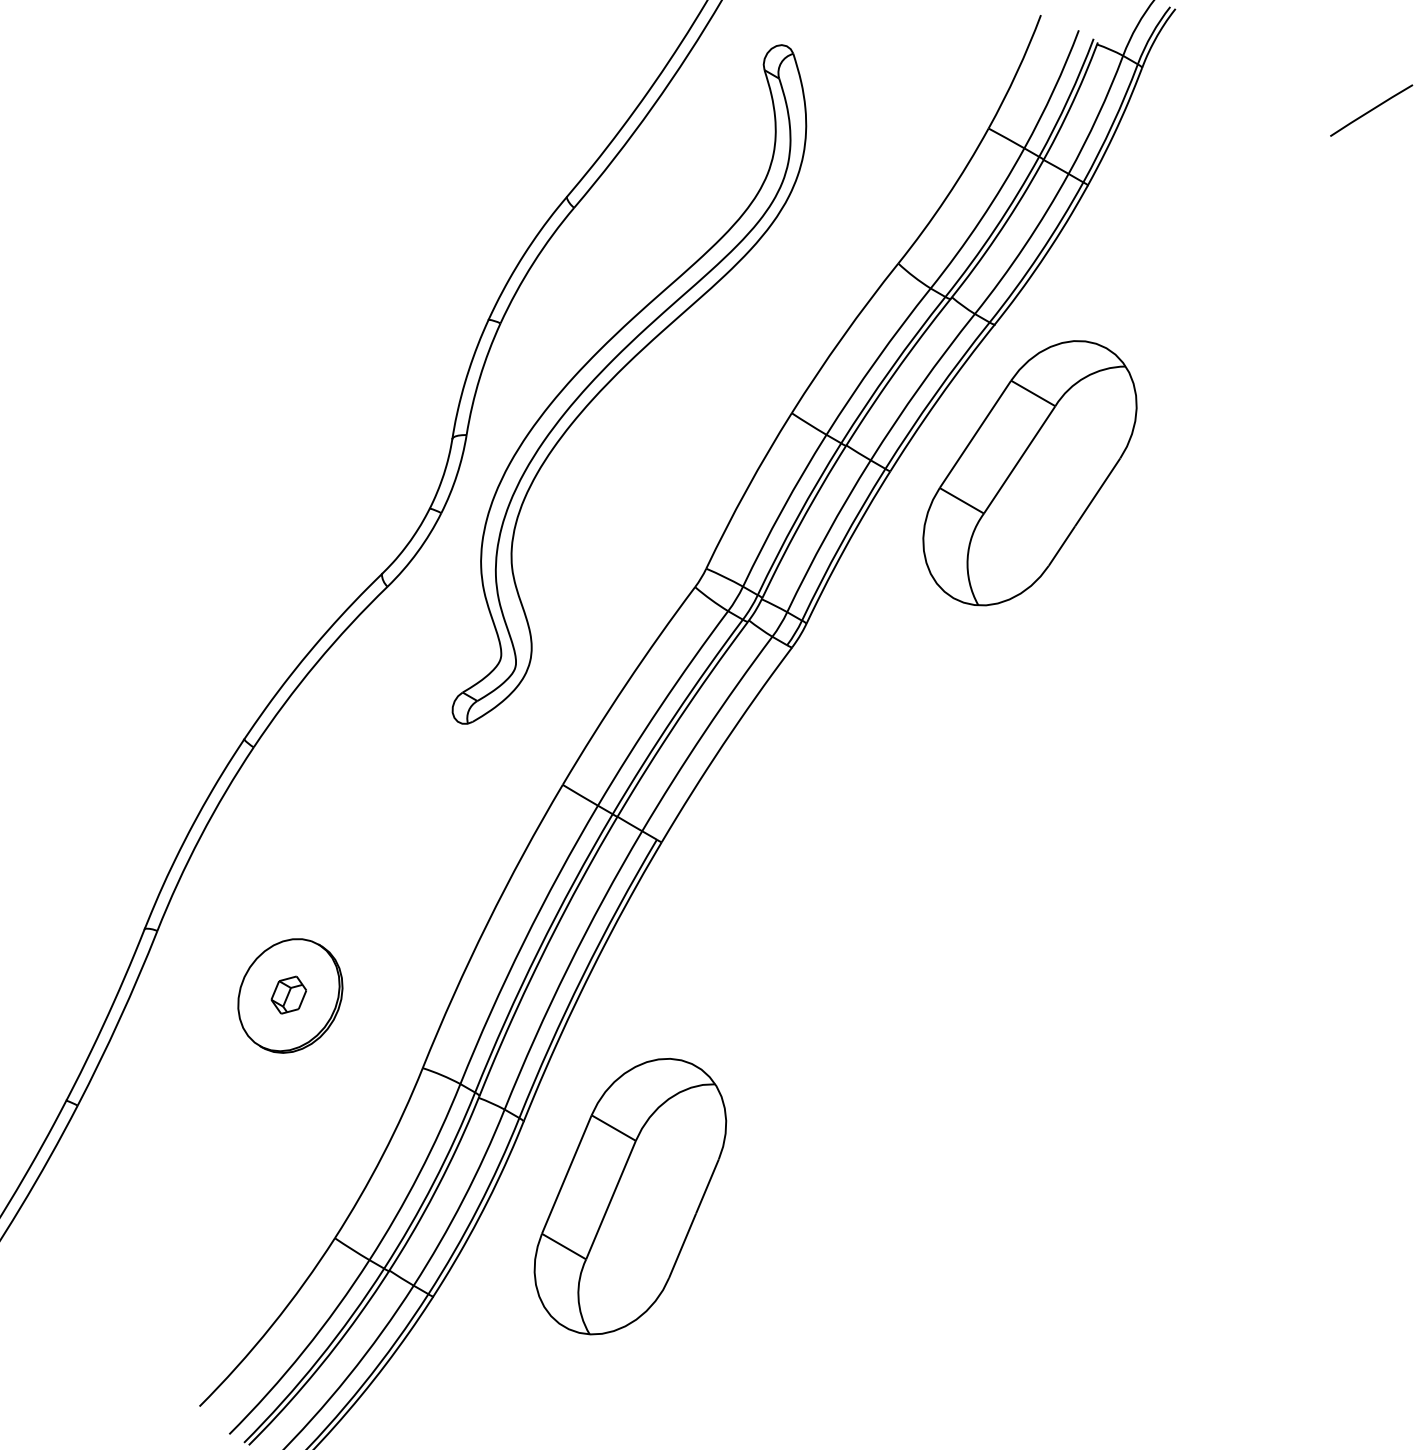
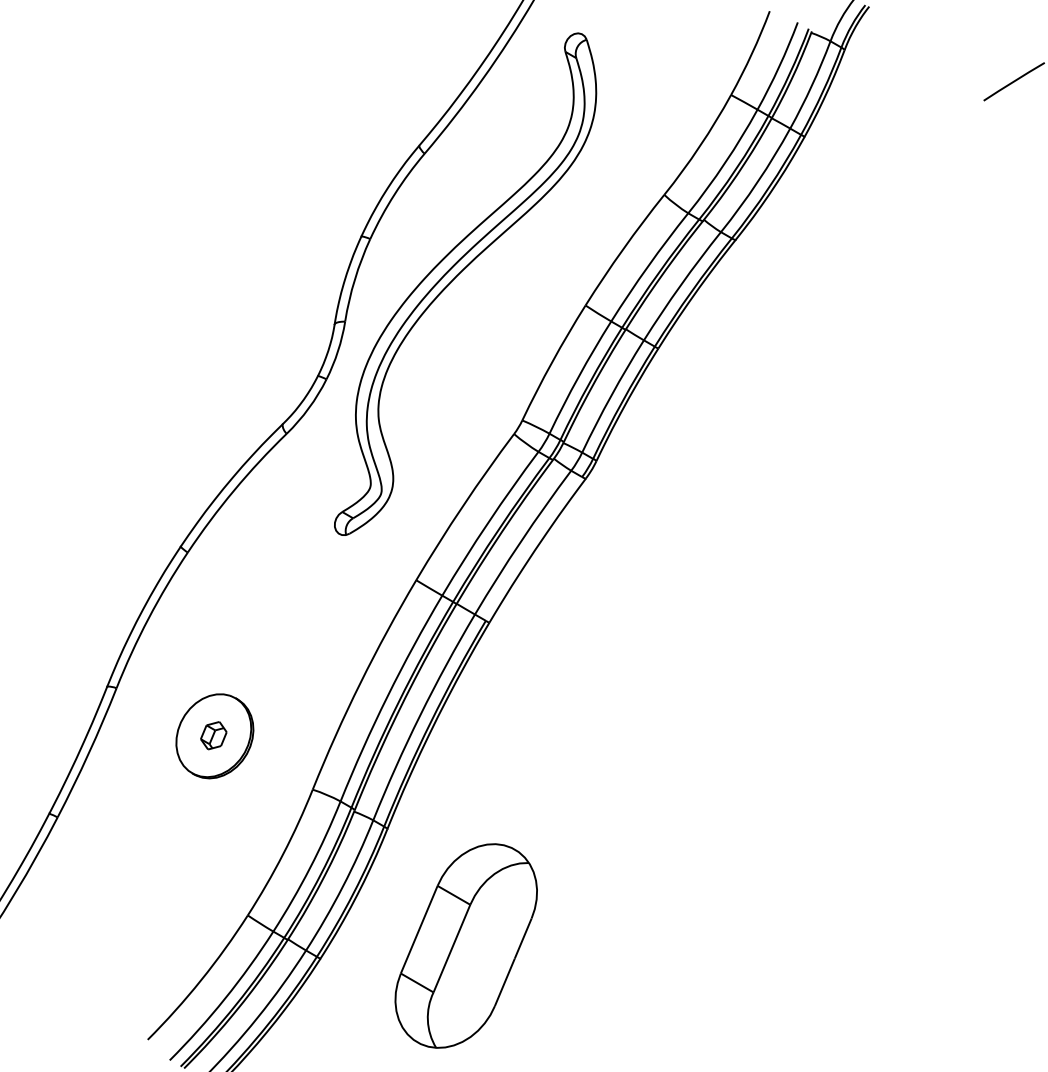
part: (1029, 473) -> (761, 350), removed
part: (630, 1196) -> (466, 945), moved

